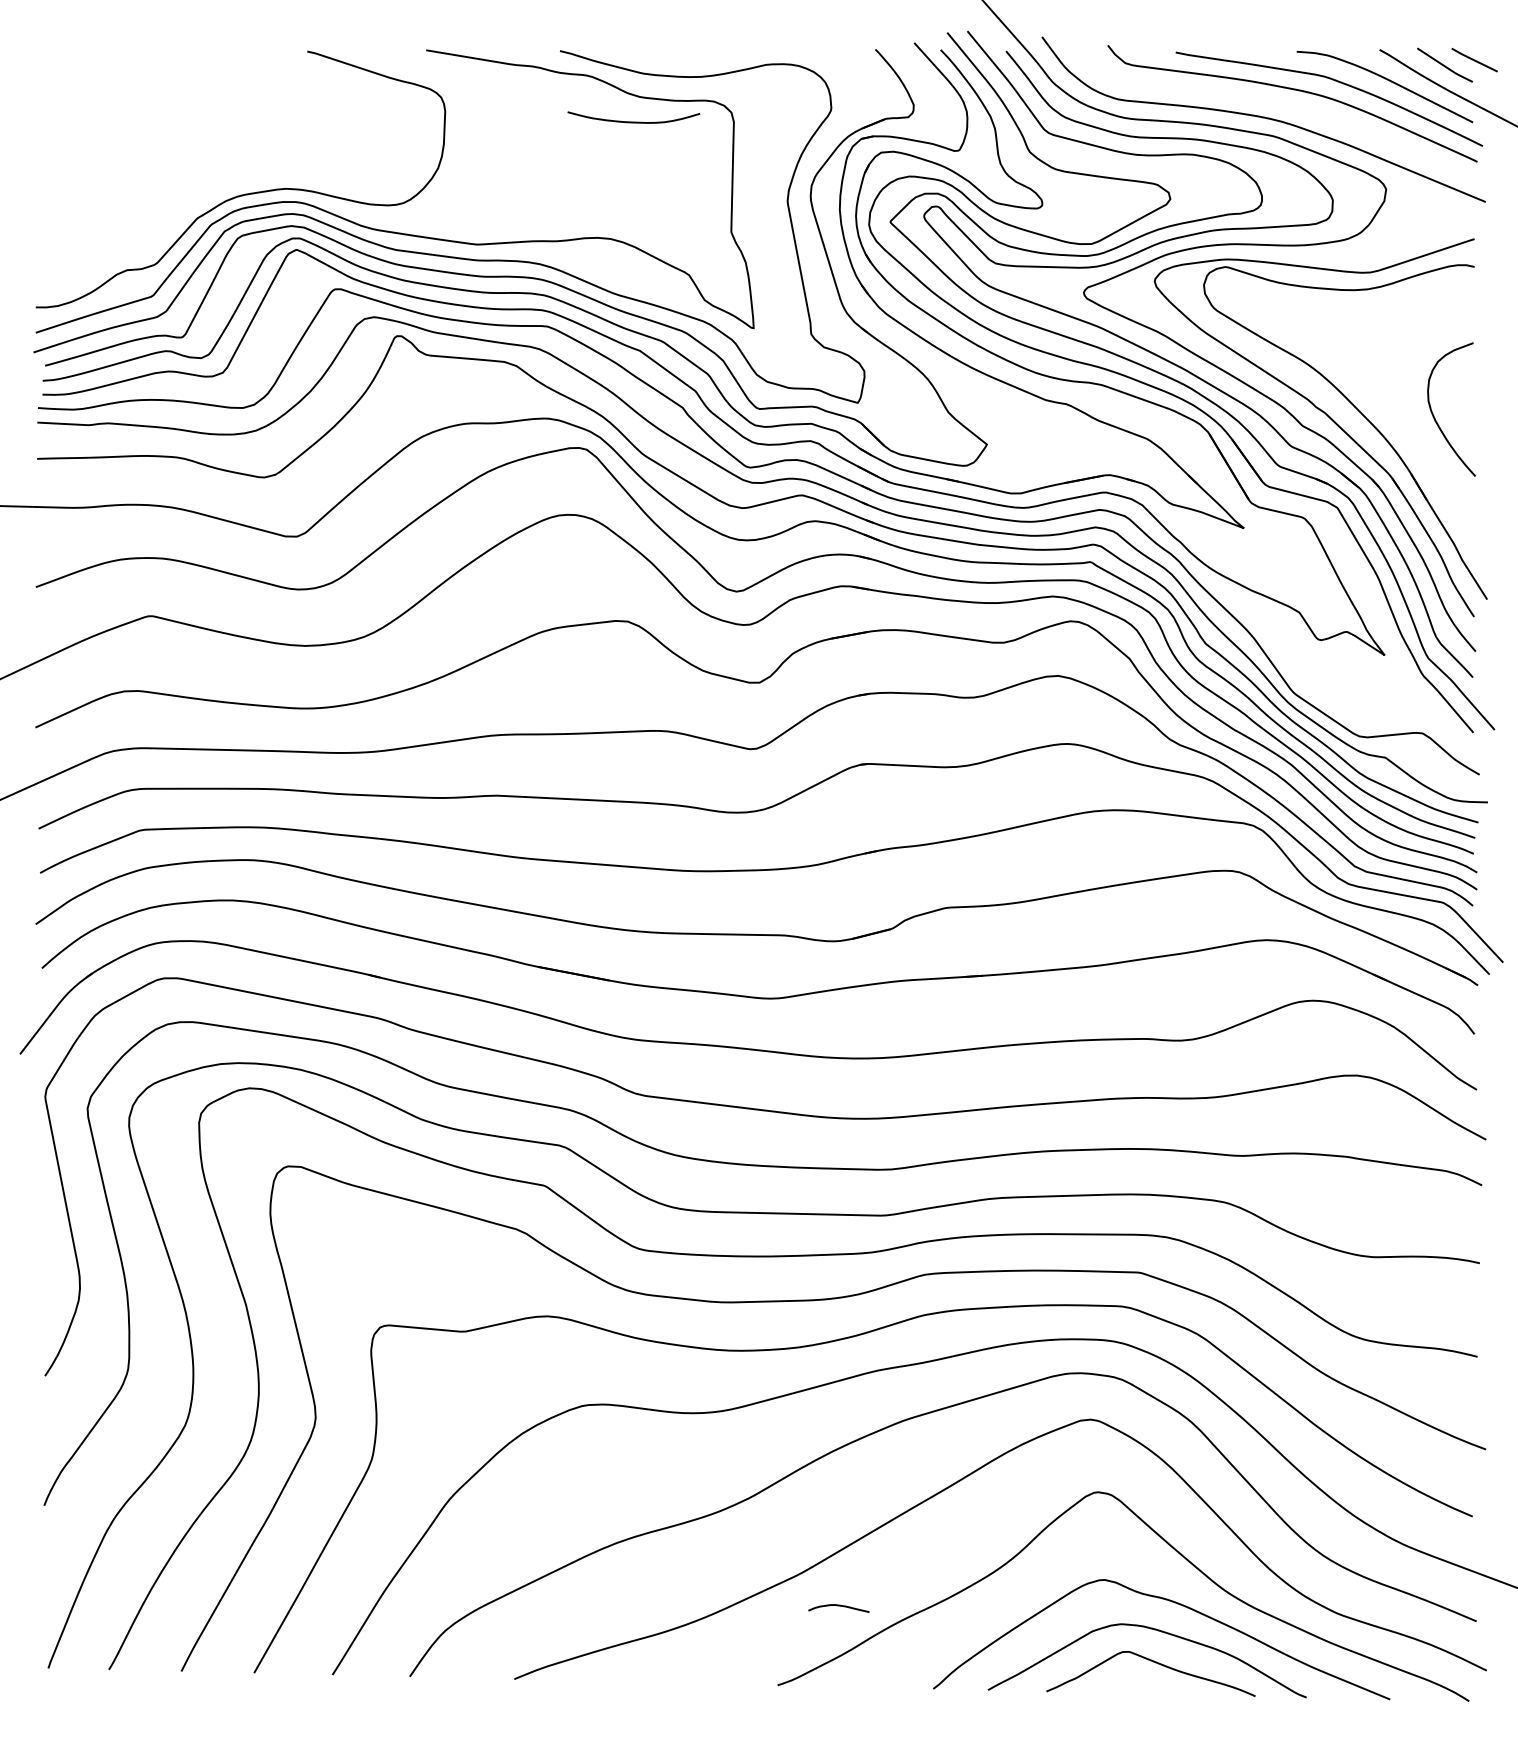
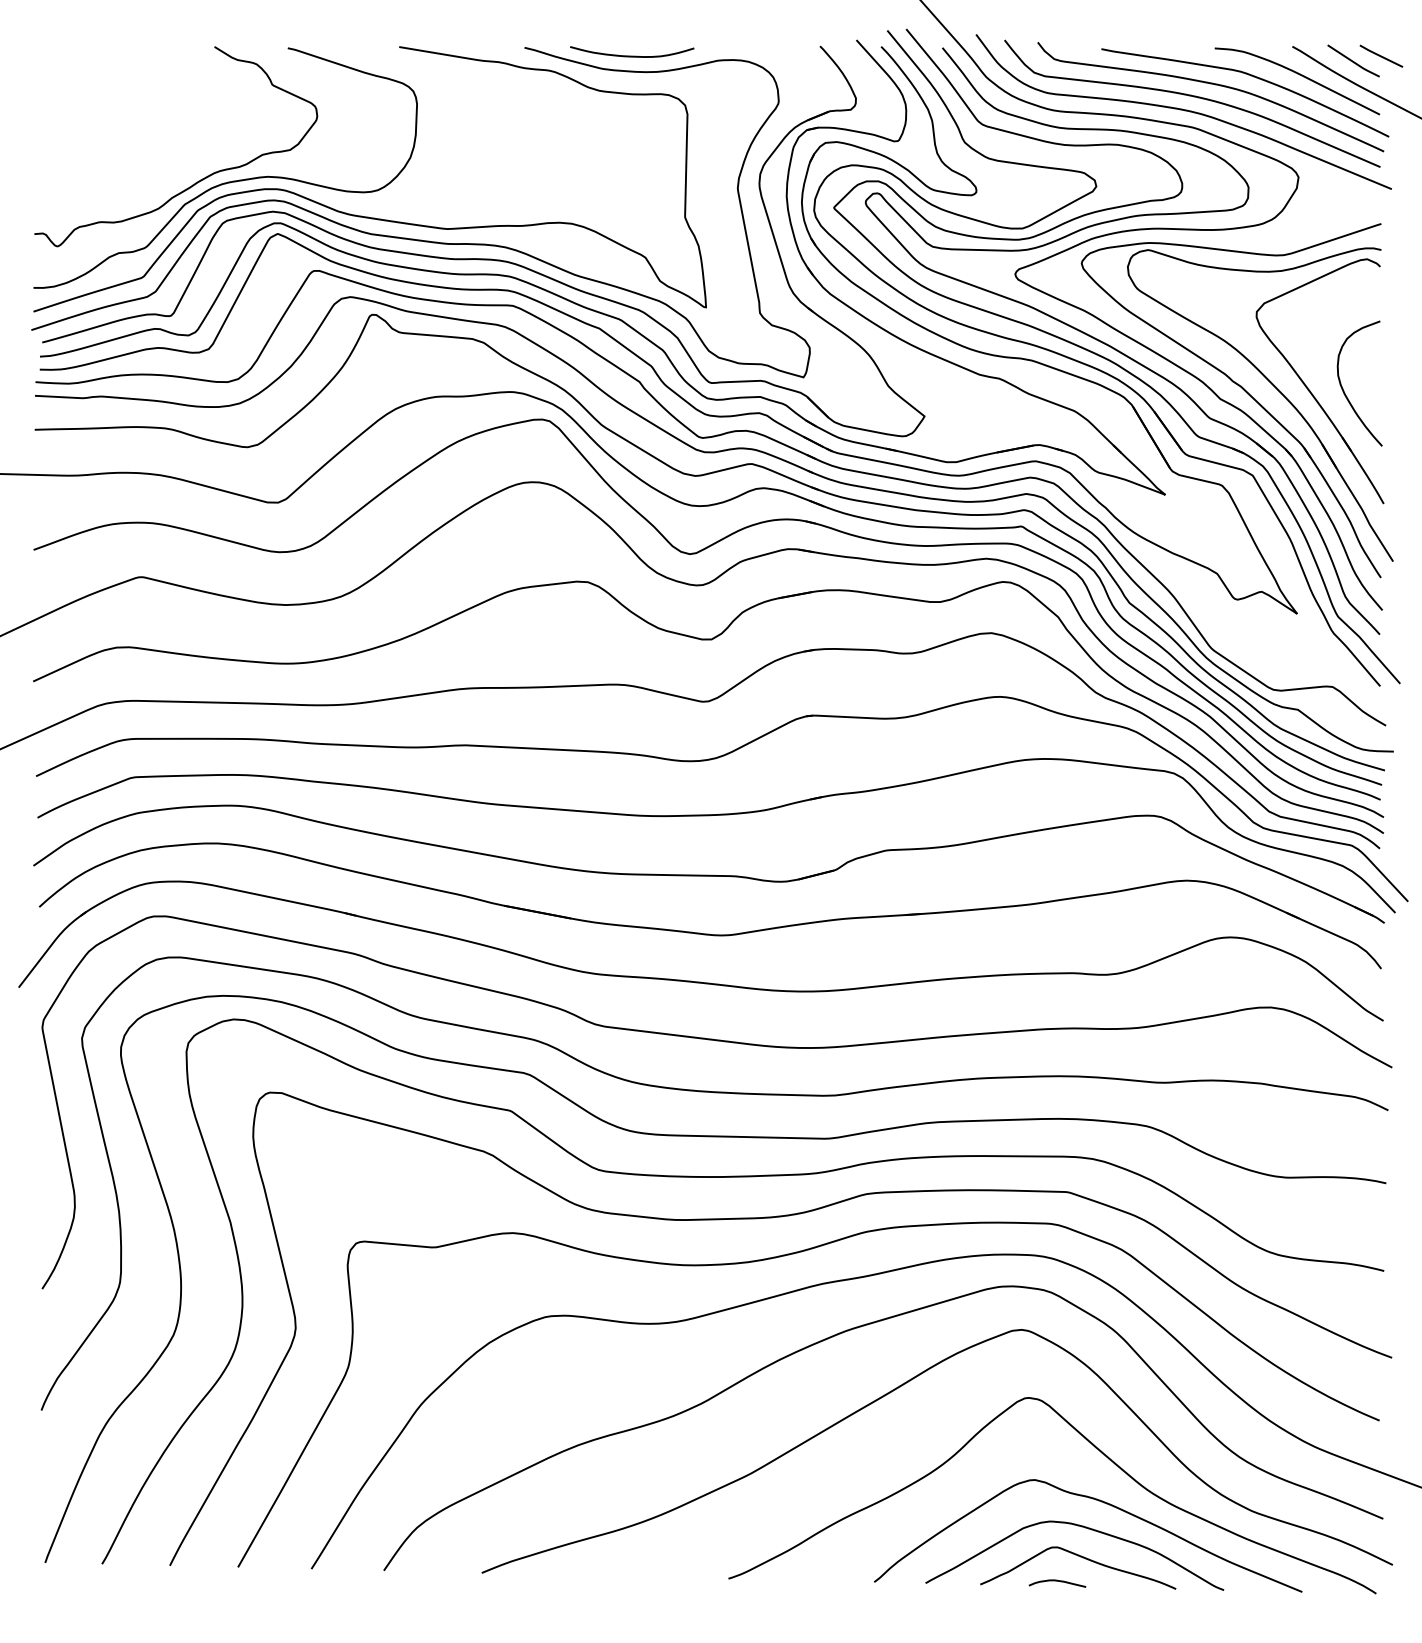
curve: (1272, 103) -> (1192, 96), added
curve: (633, 121) -> (631, 55), moved
curve: (212, 192) -> (199, 180), added
part: (1396, 413) -> (1308, 387), added
curve: (838, 1606) -> (1057, 1581), moved

